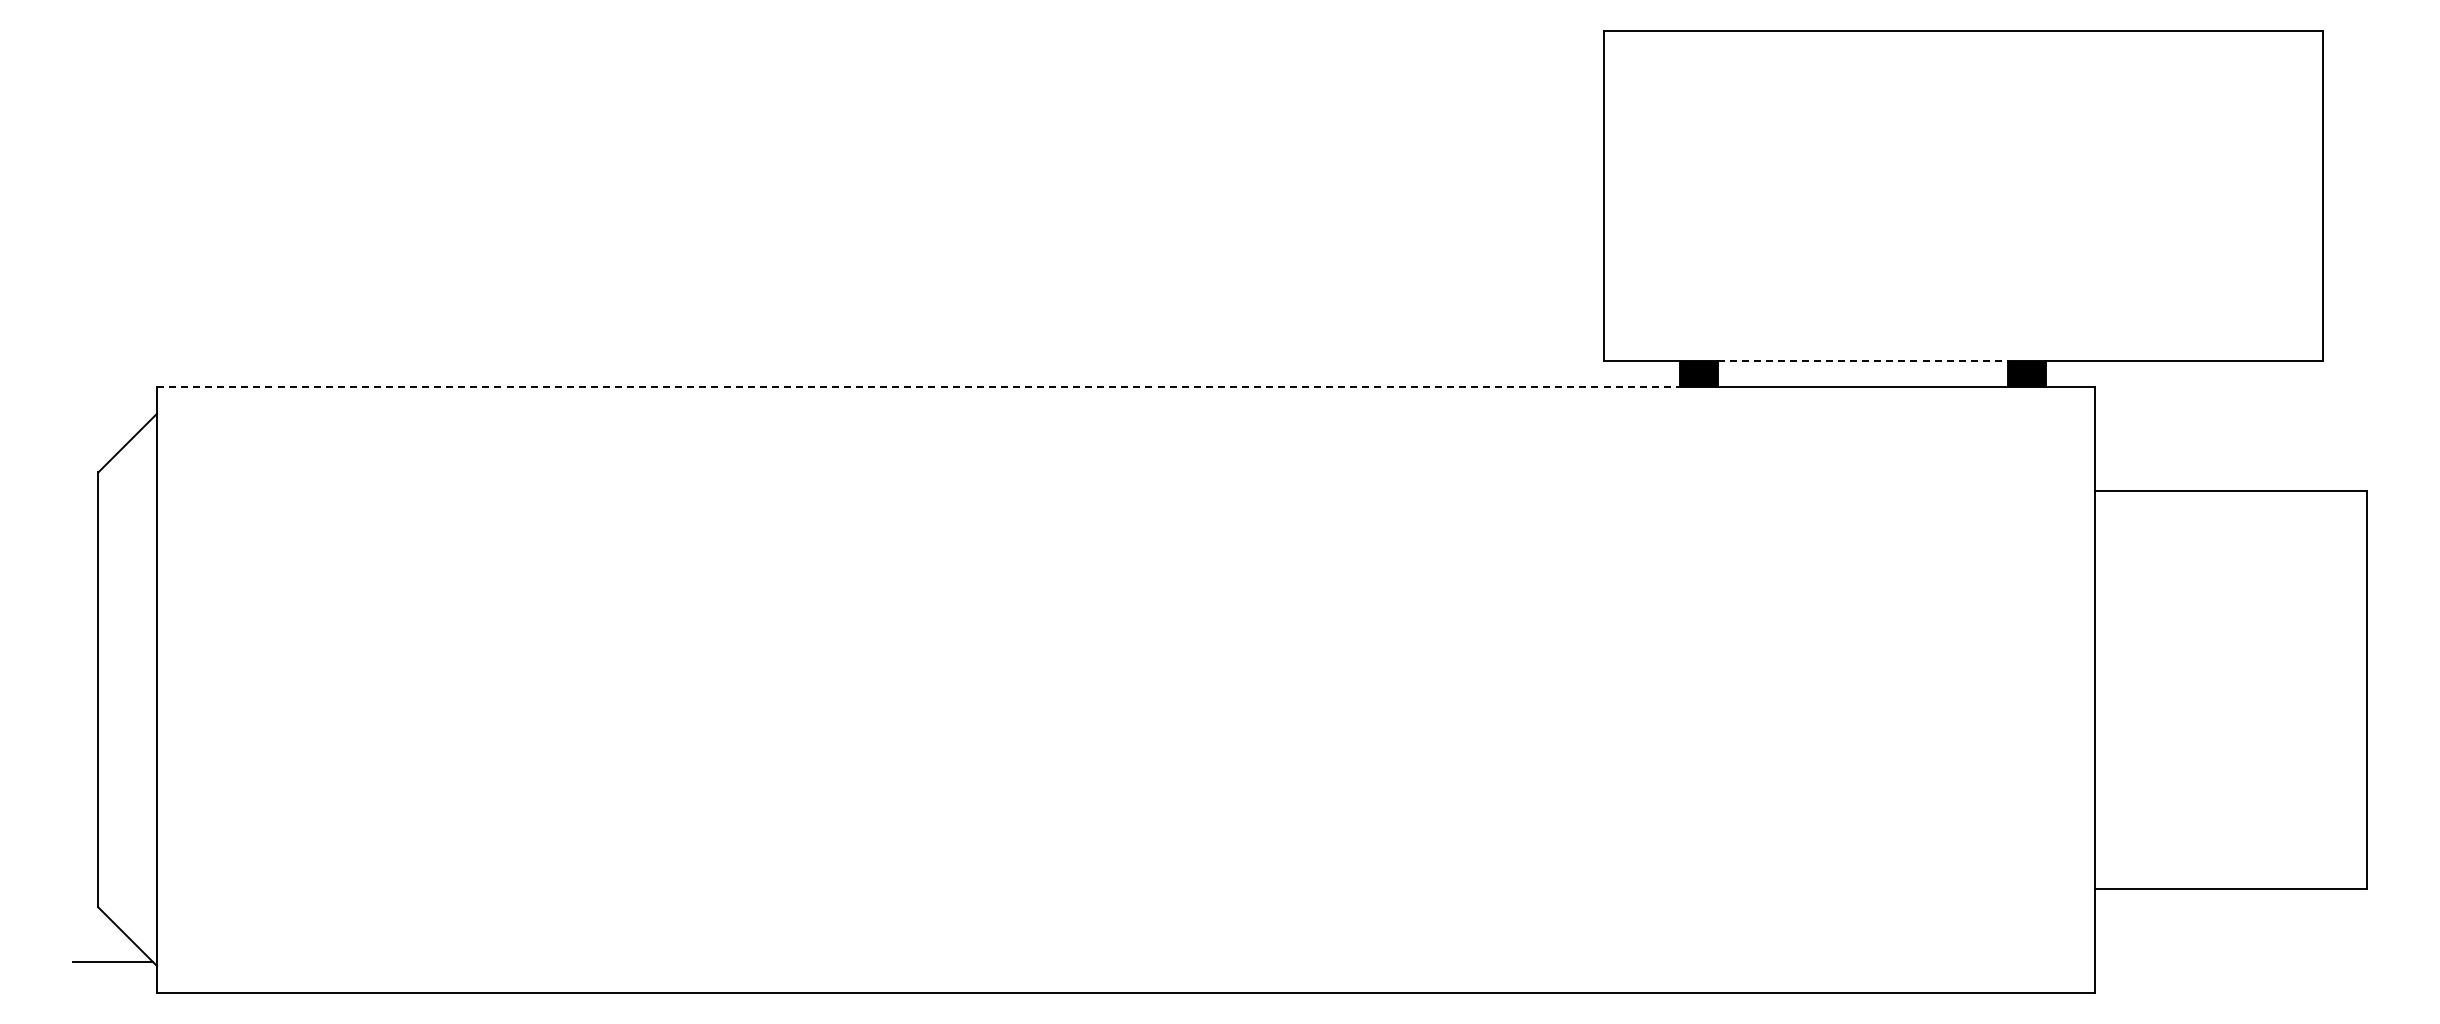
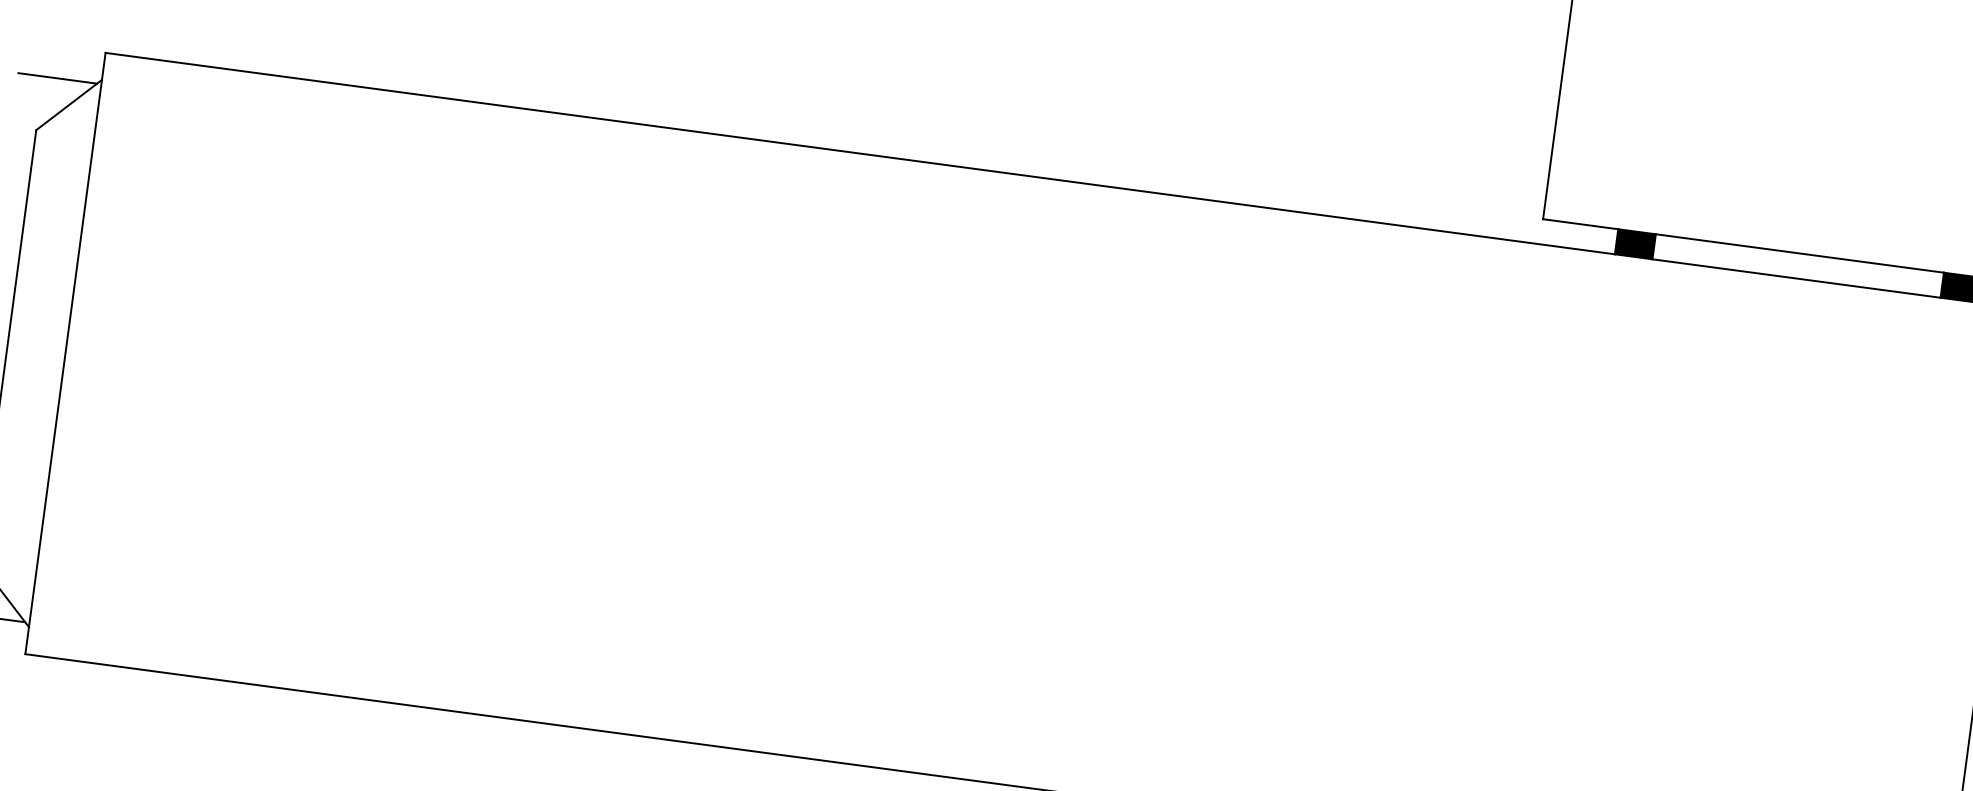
line: (1863, 361) -> (1800, 253), dashed -> solid
line: (918, 386) -> (860, 153), dashed -> solid
line: (112, 418) -> (57, 78), added

